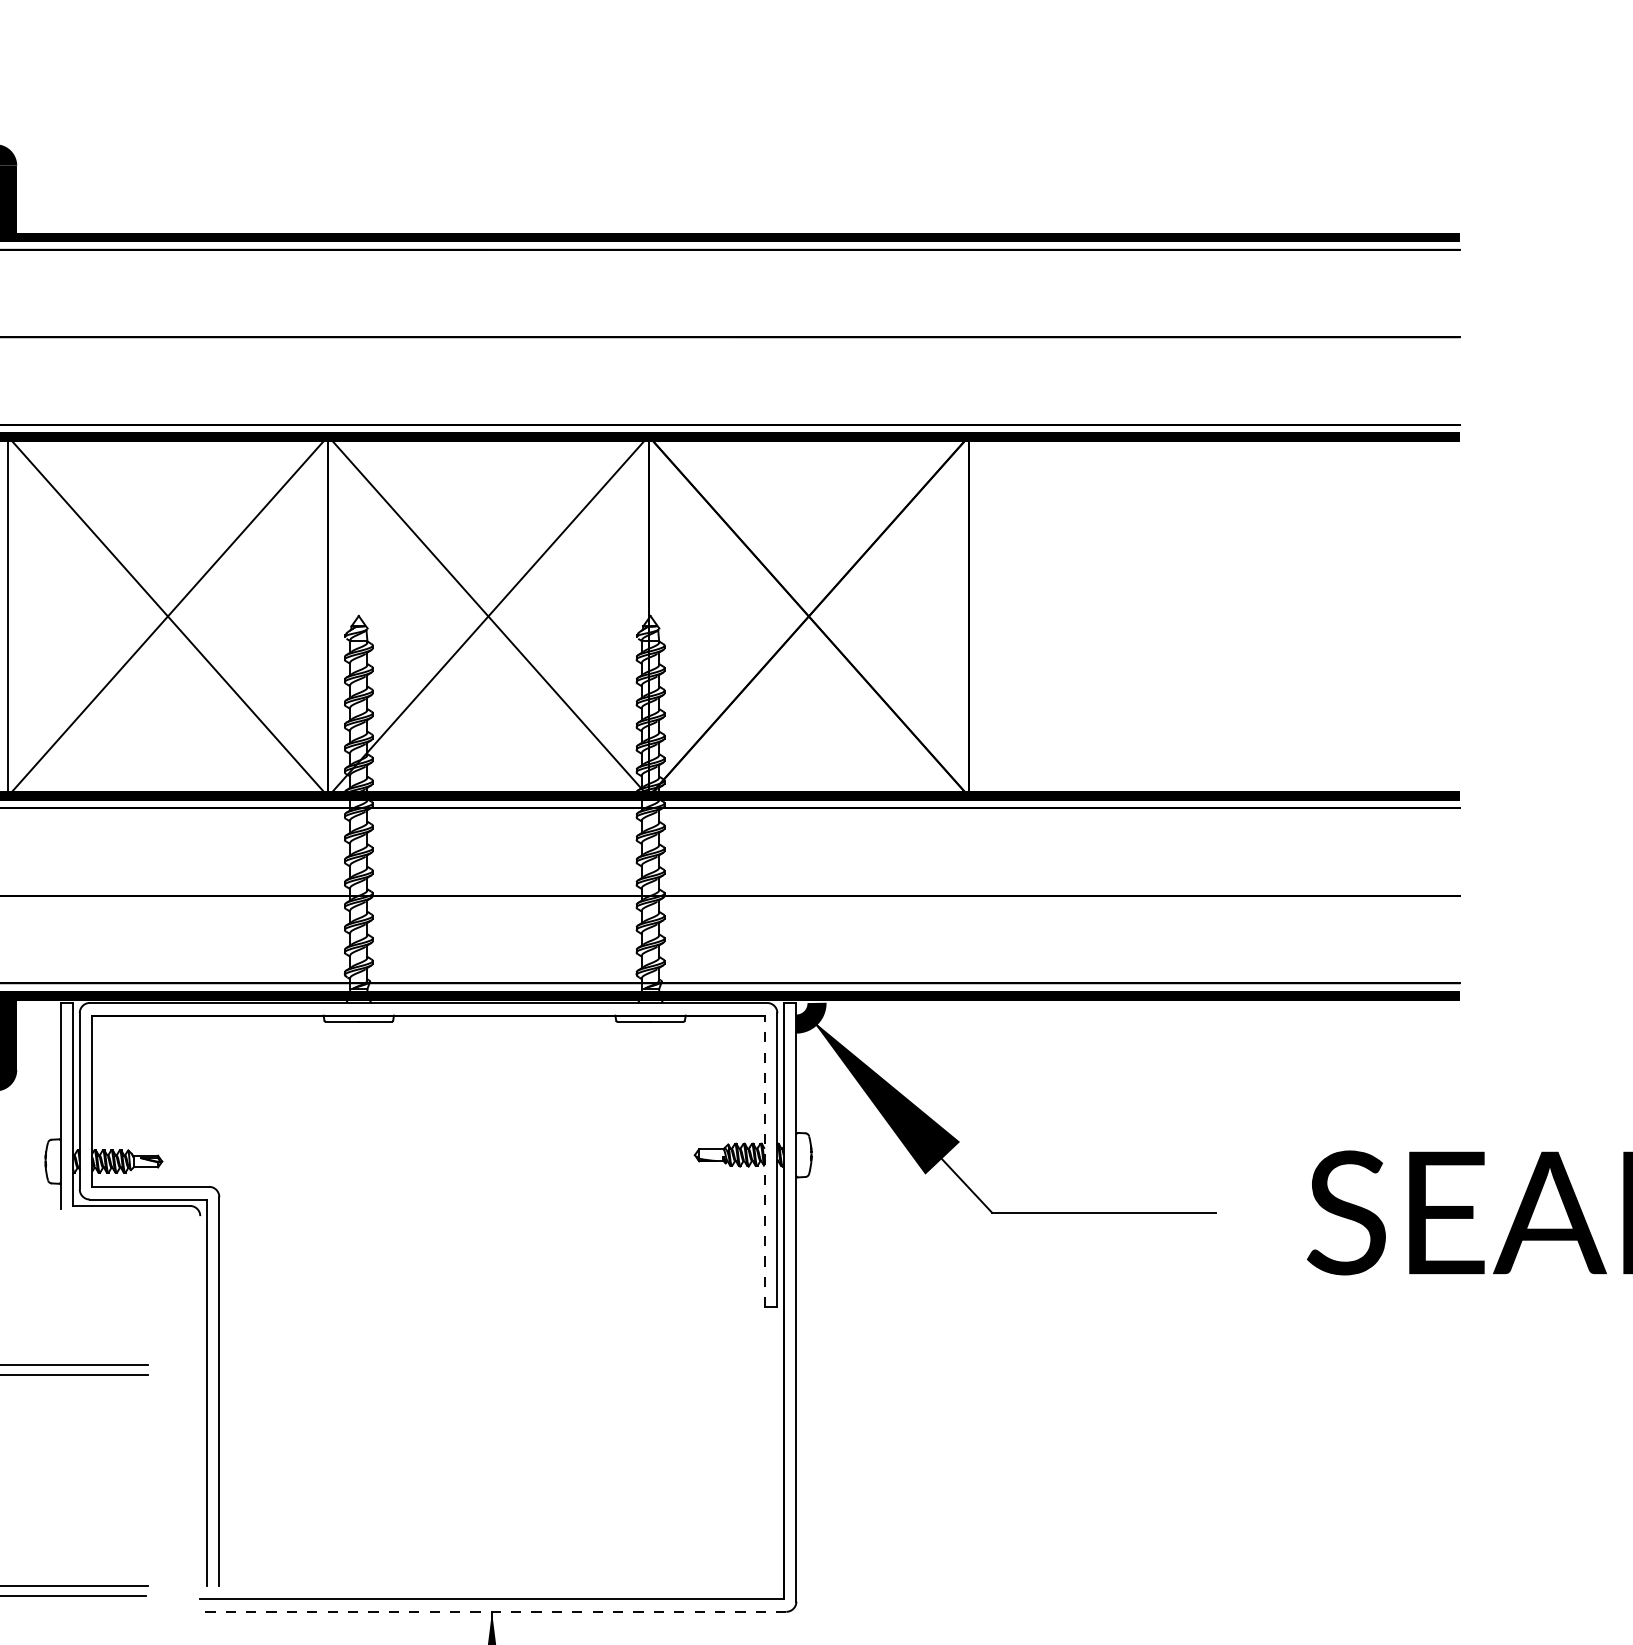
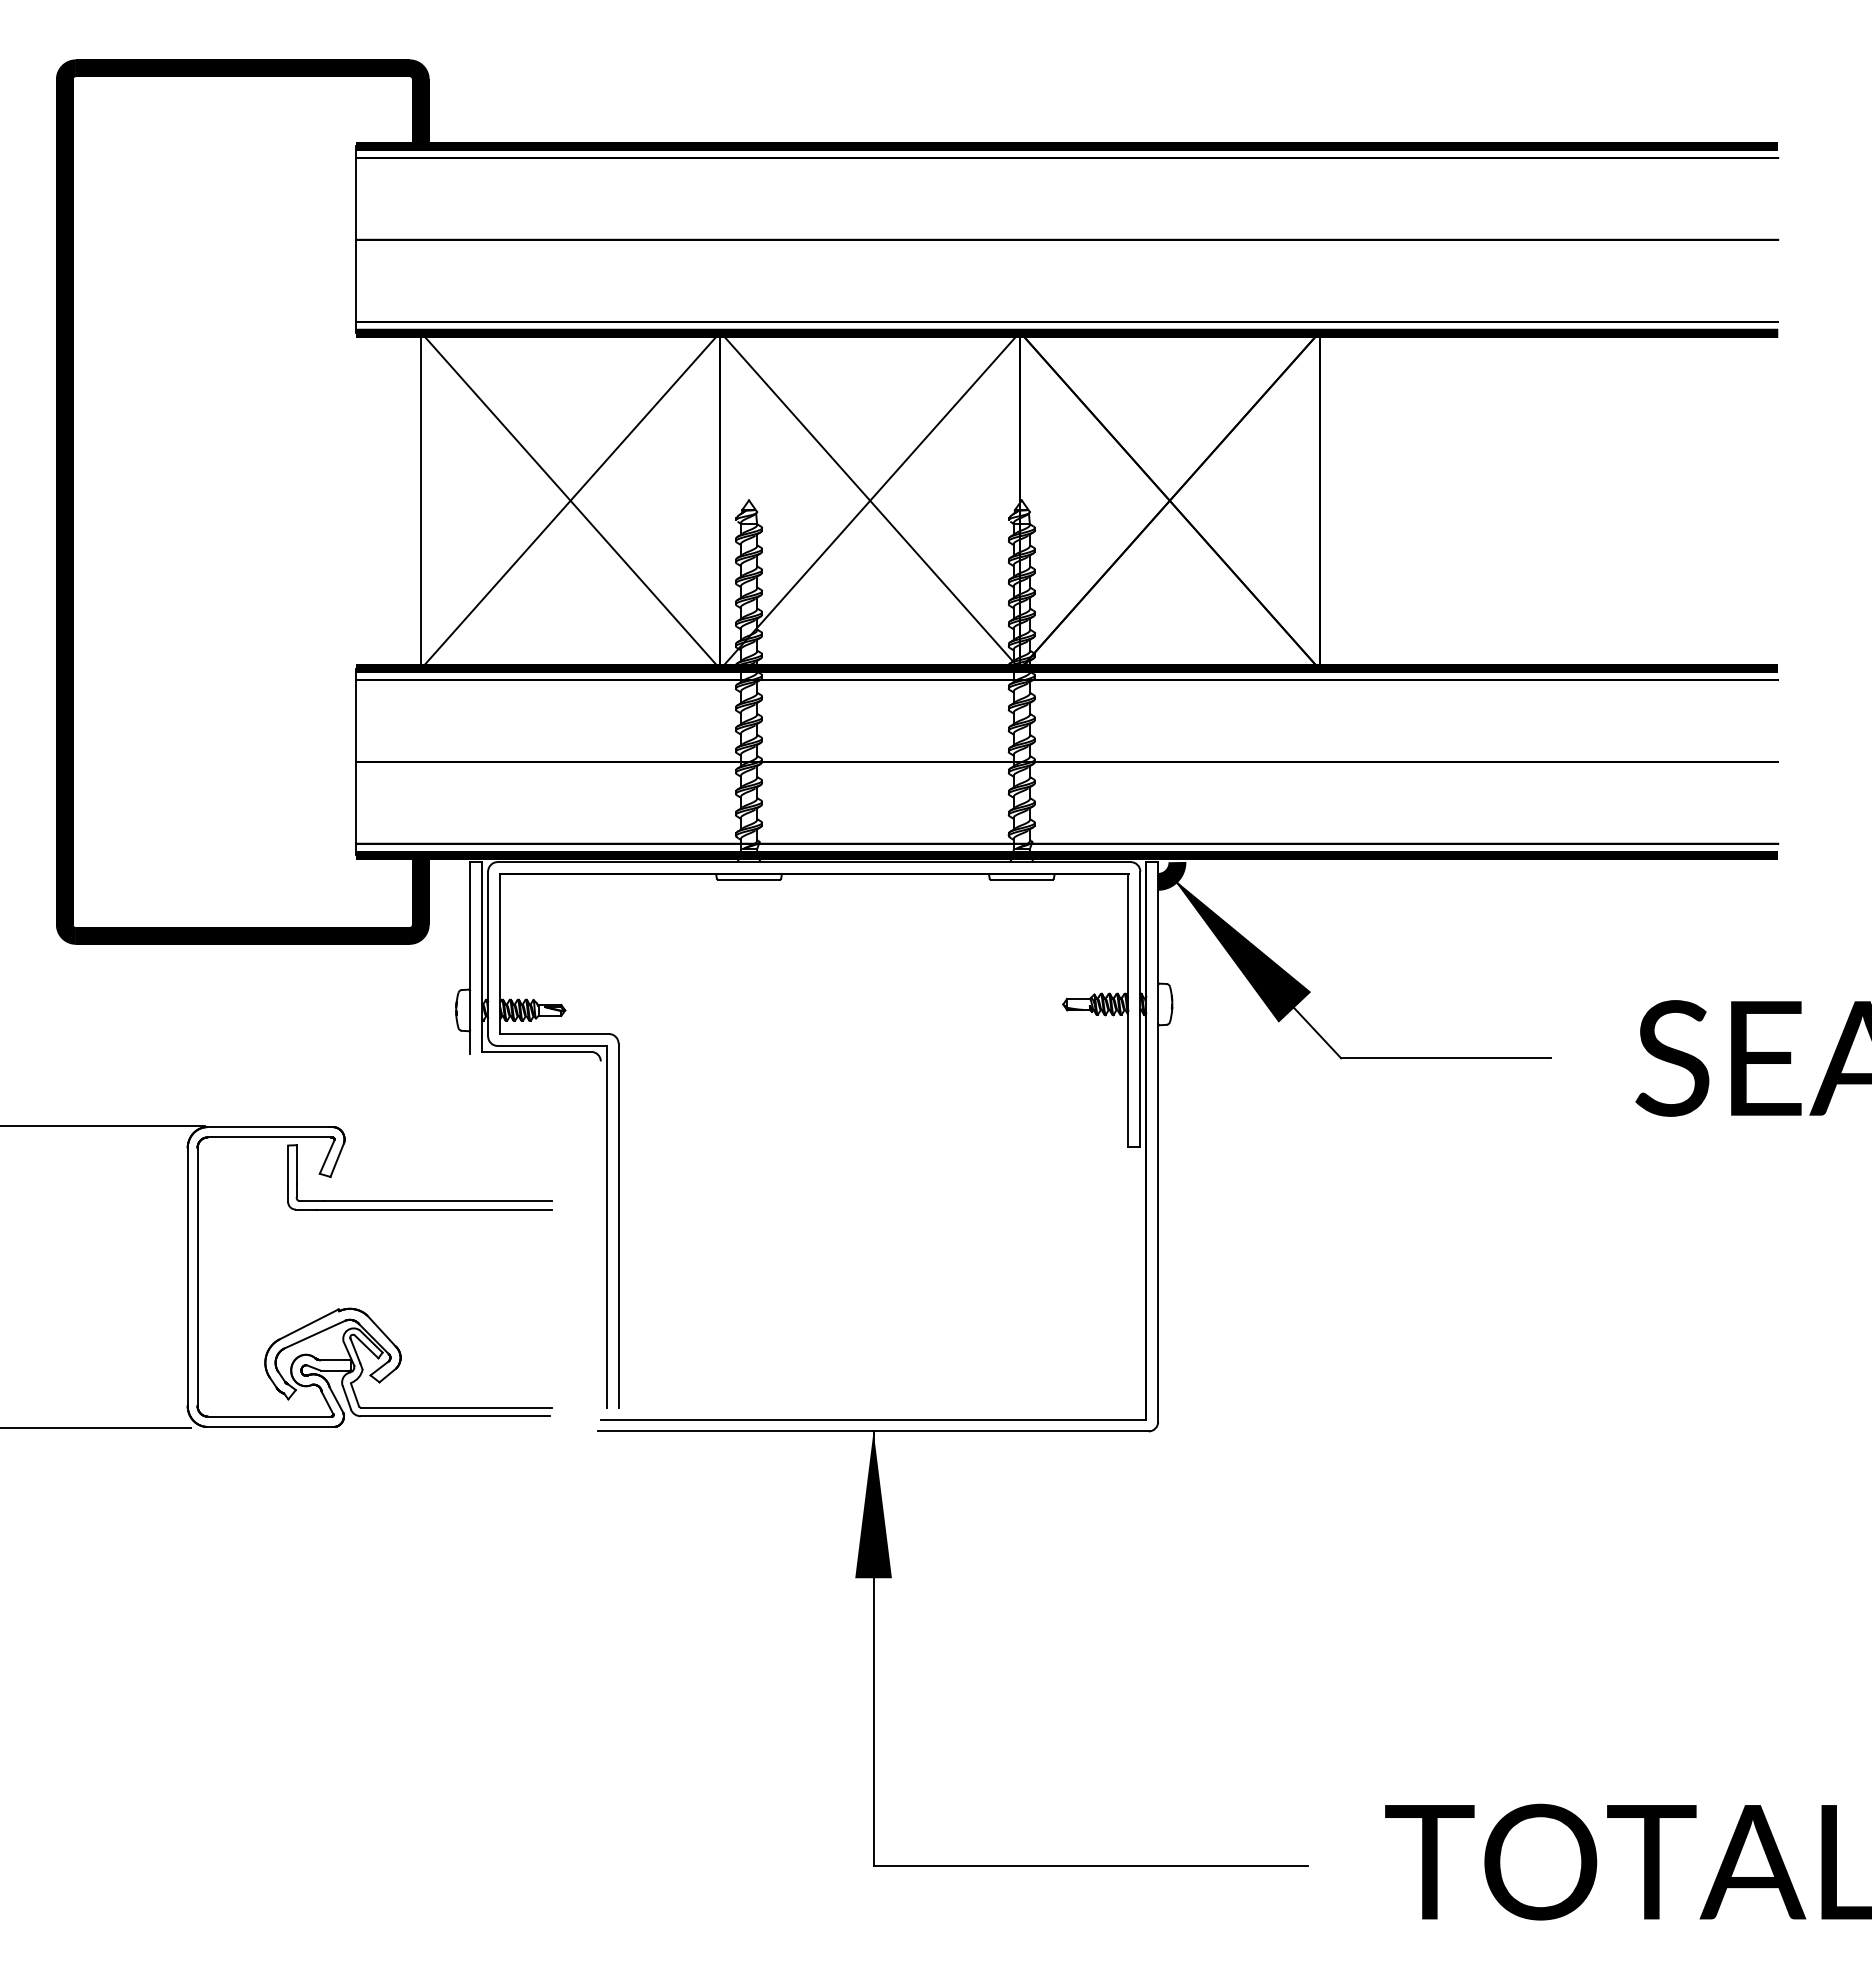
line: (764, 1160) -> (1128, 1009), dashed -> solid
line: (491, 1611) -> (873, 1431), dashed -> solid

